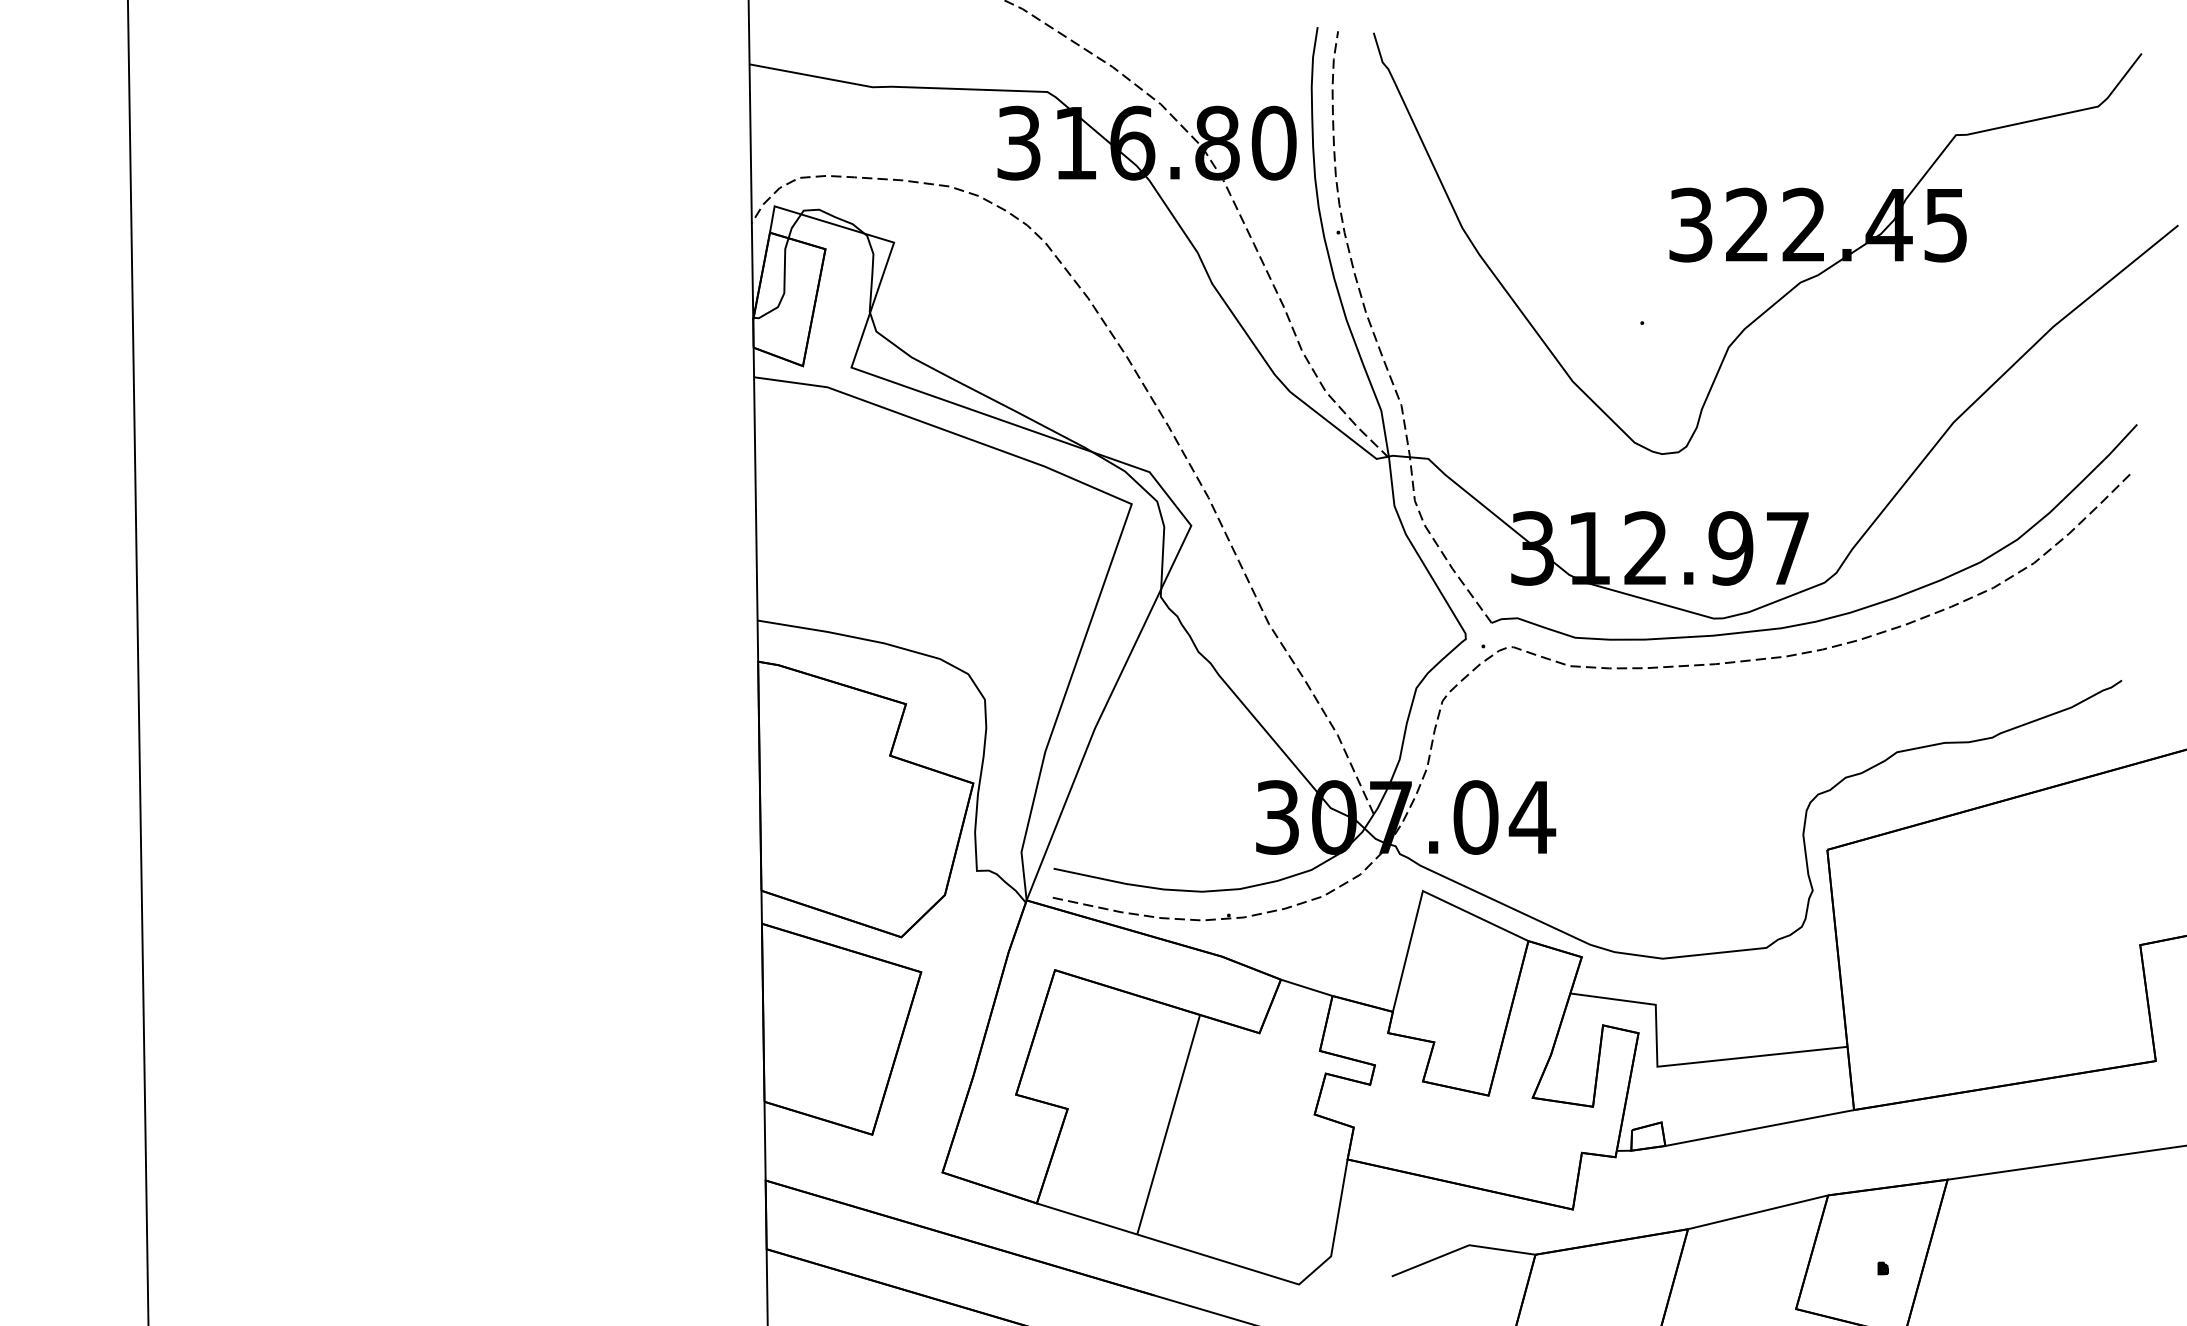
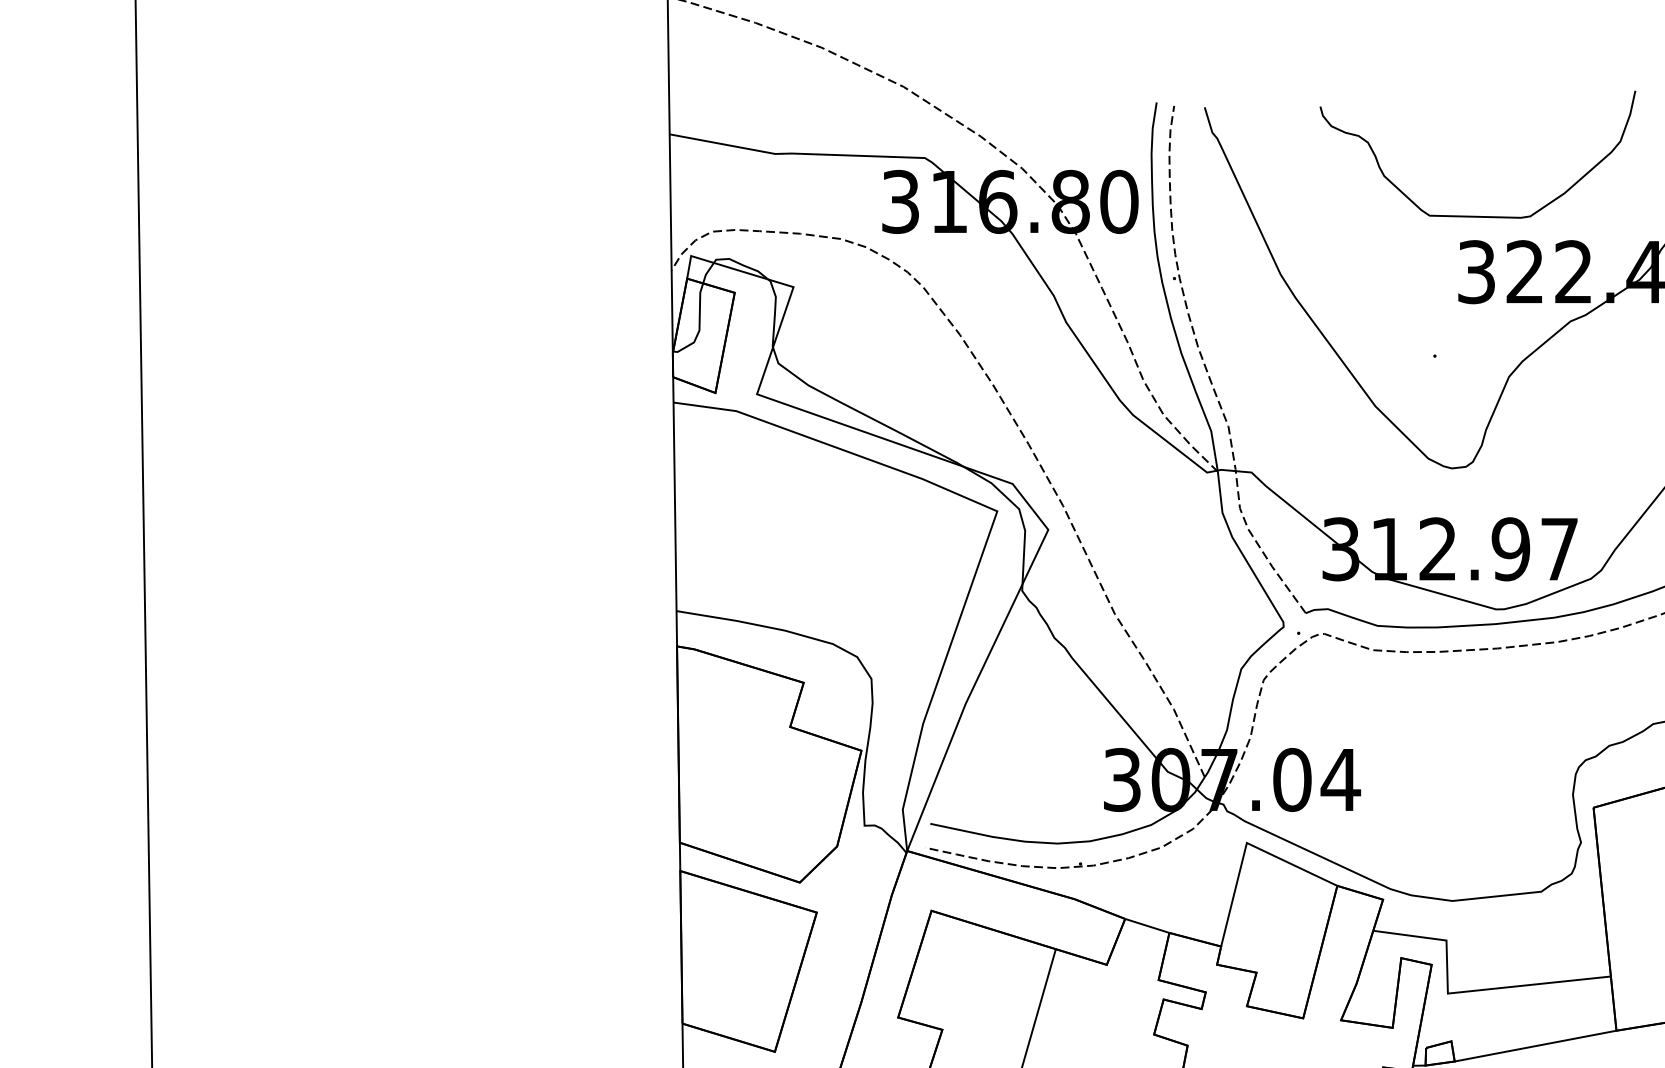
curve: (1691, 159) -> (1477, 215), added

